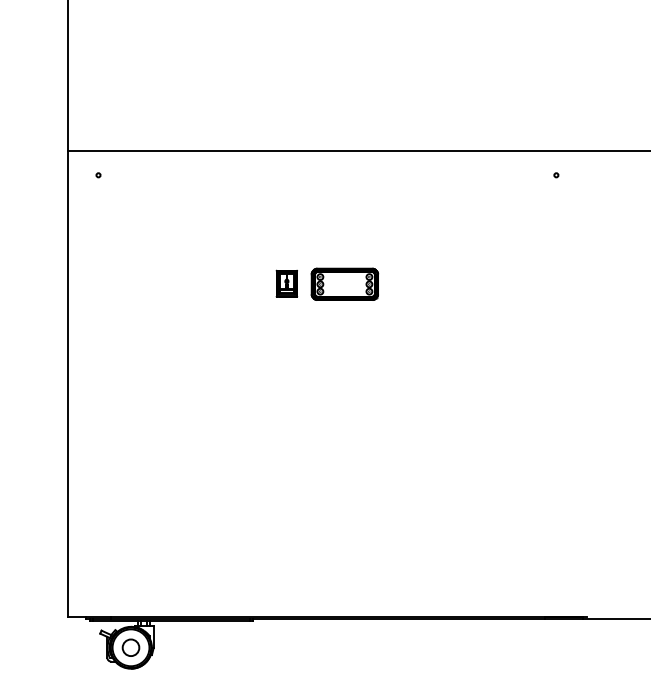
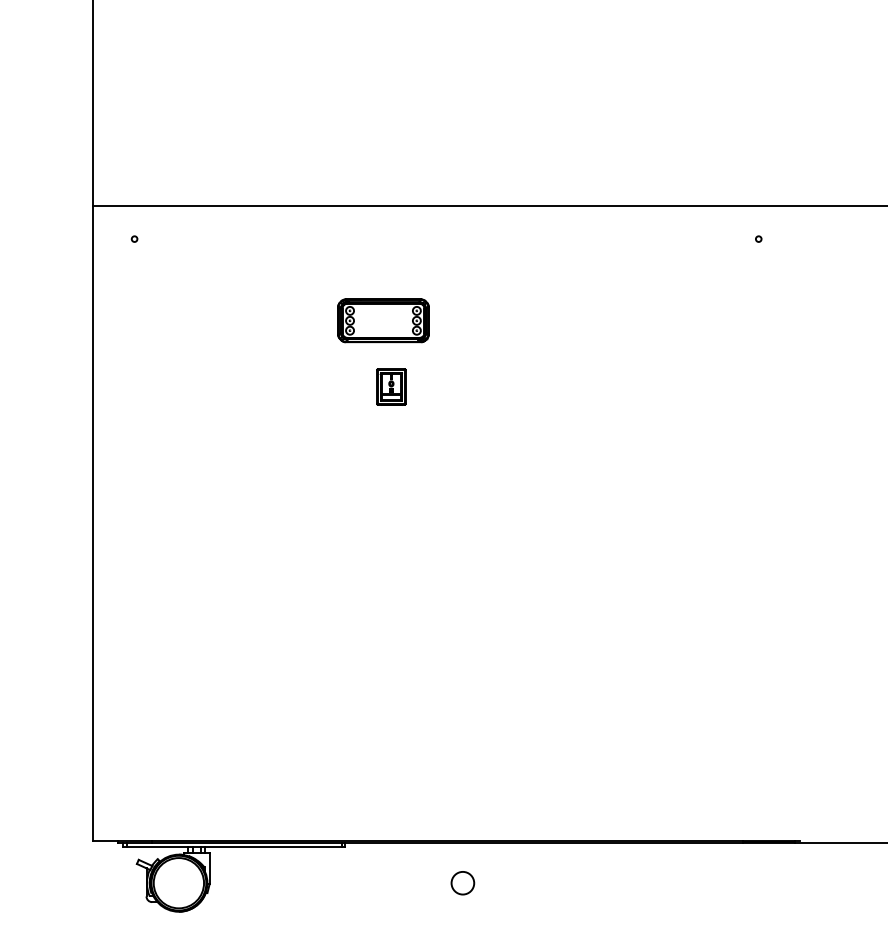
part: (344, 284) -> (383, 320), moved
circle: (130, 648) -> (462, 883), moved

